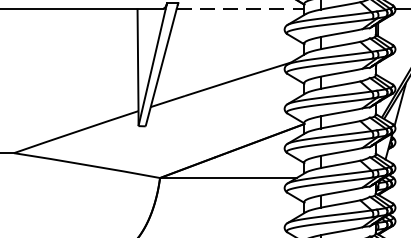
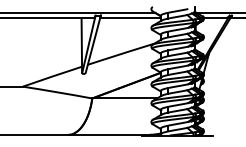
line: (240, 9) -> (130, 18), dashed -> solid

